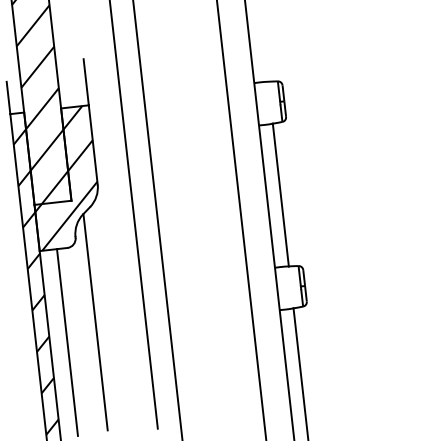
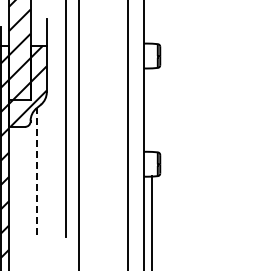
line: (281, 195) -> (152, 110), removed
line: (95, 321) -> (36, 171), solid -> dashed
line: (68, 342) -> (19, 181), removed

